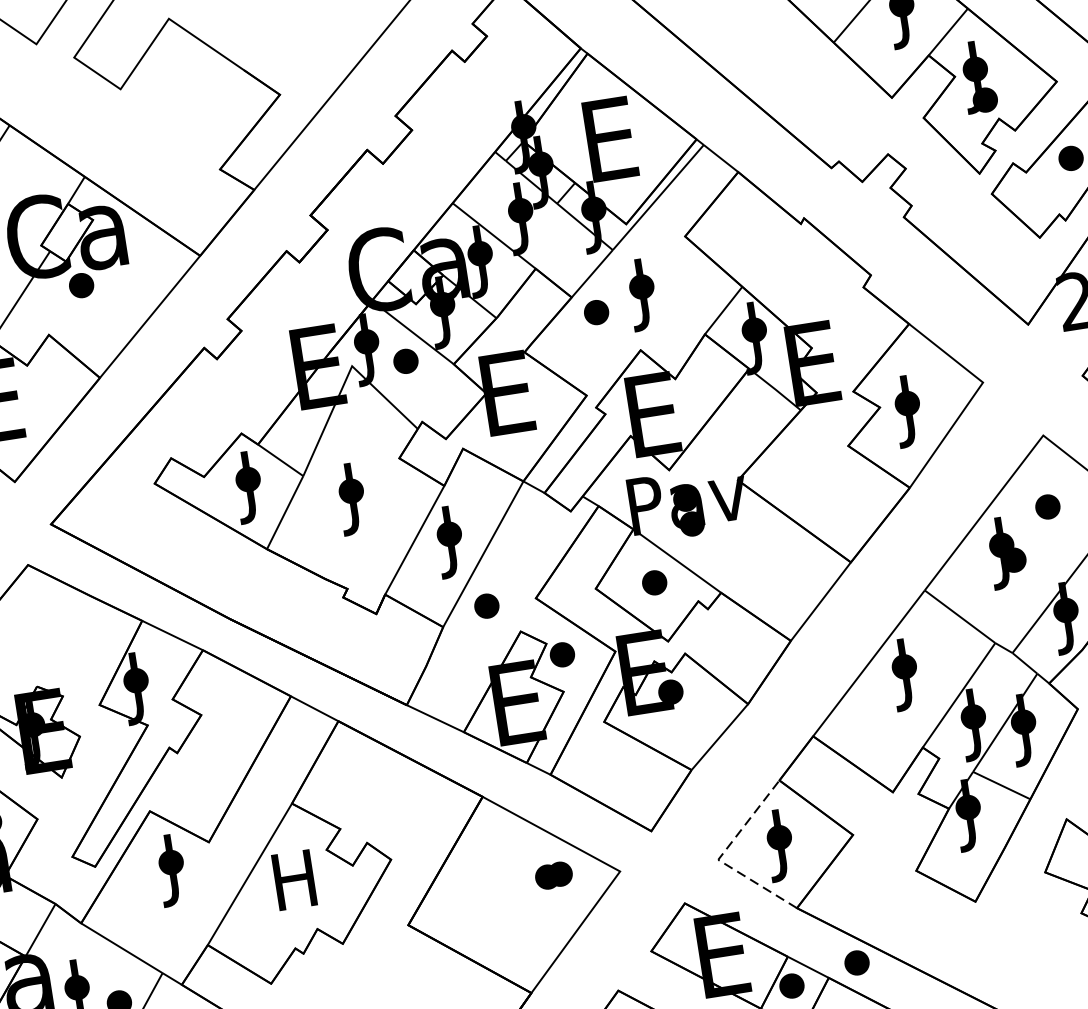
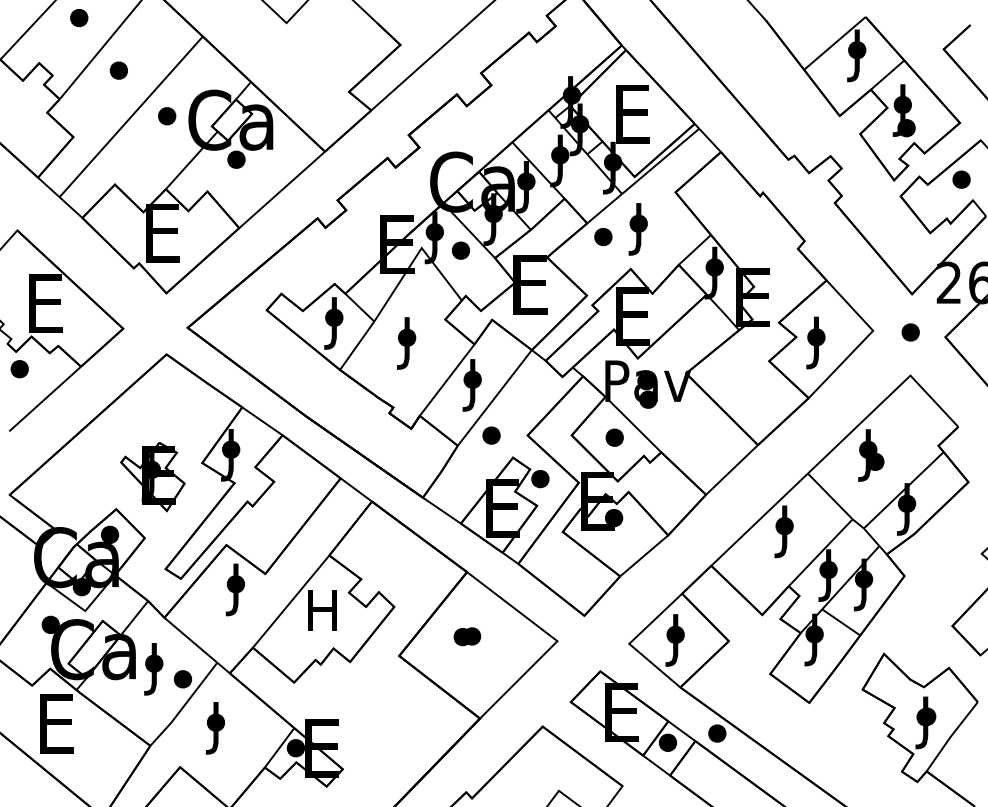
part: (1047, 507) -> (910, 332), moved
line: (719, 857) -> (630, 642), dashed -> solid
part: (553, 875) -> (467, 636), moved

